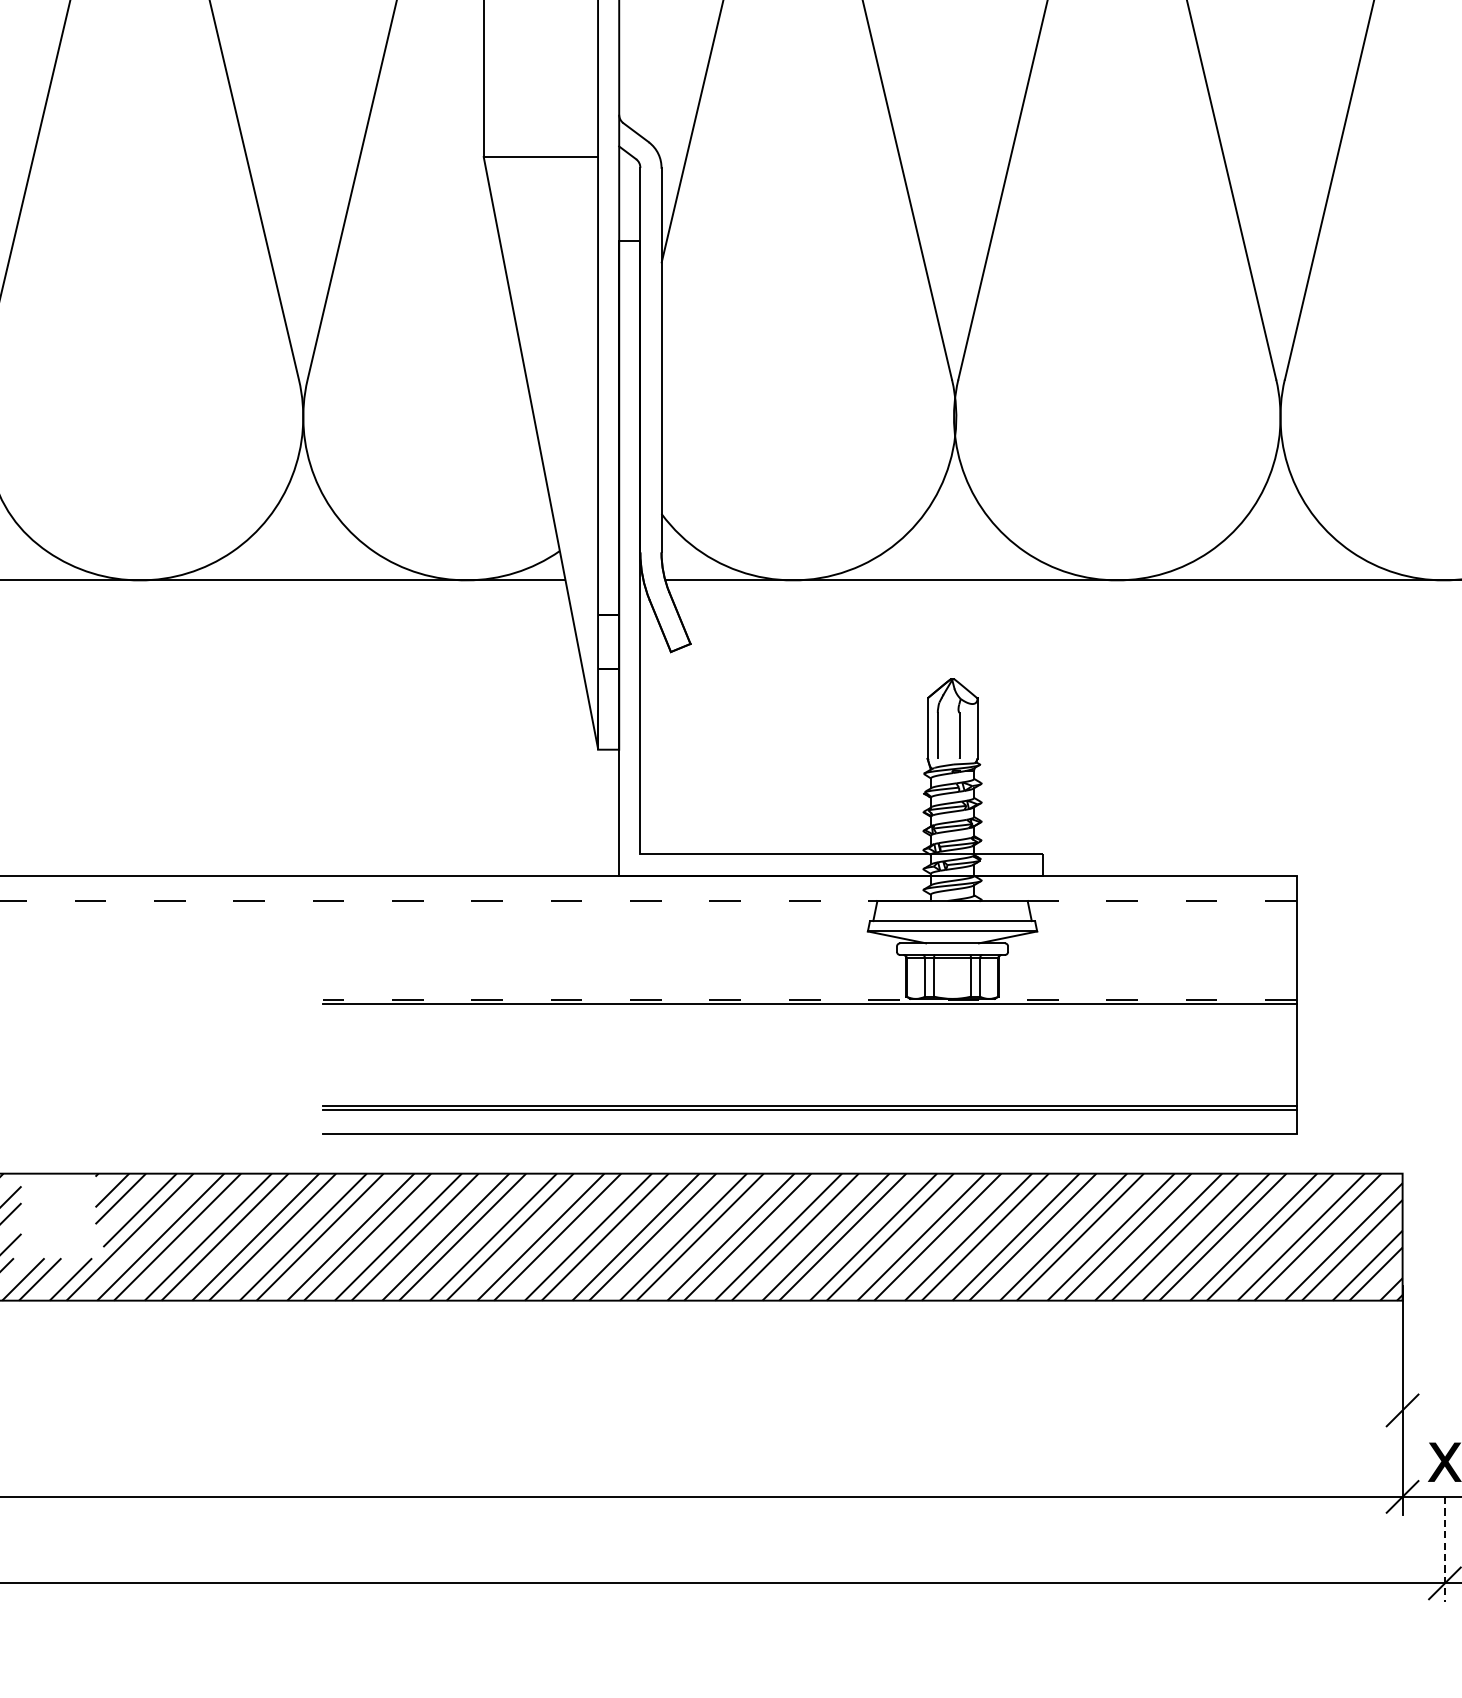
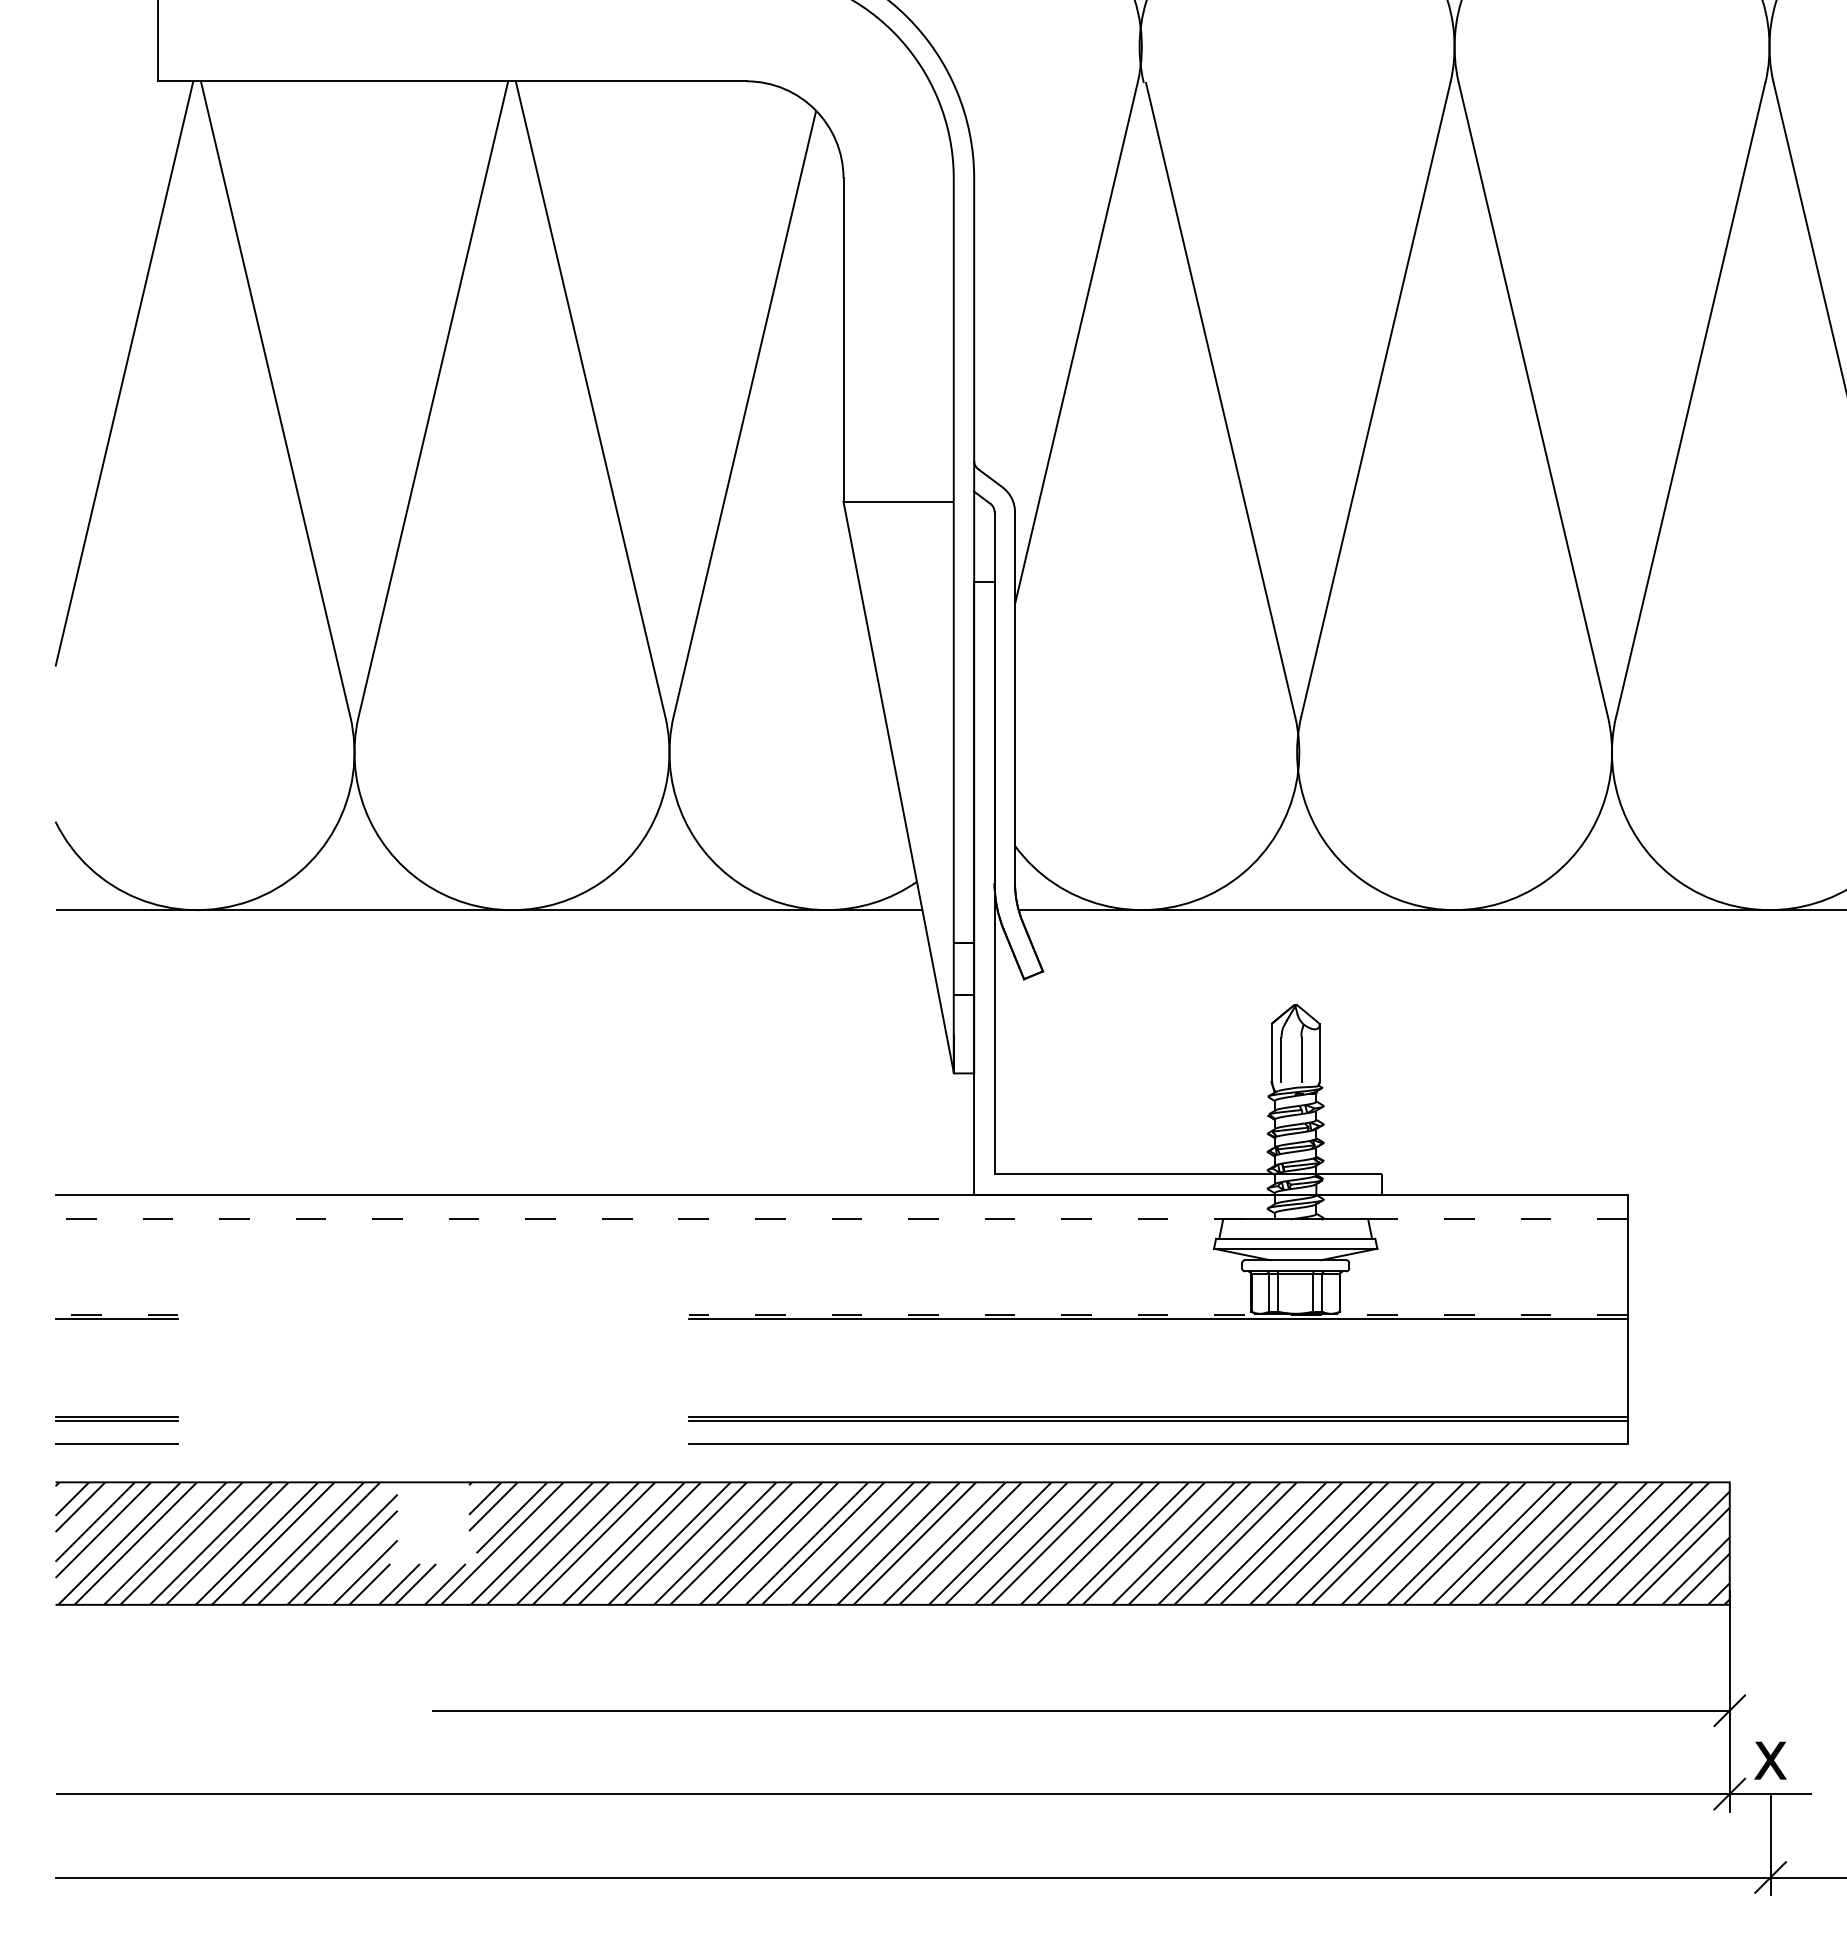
line: (730, 1410) -> (1081, 1710), added
line: (1444, 1549) -> (1770, 1844), dashed -> solid

